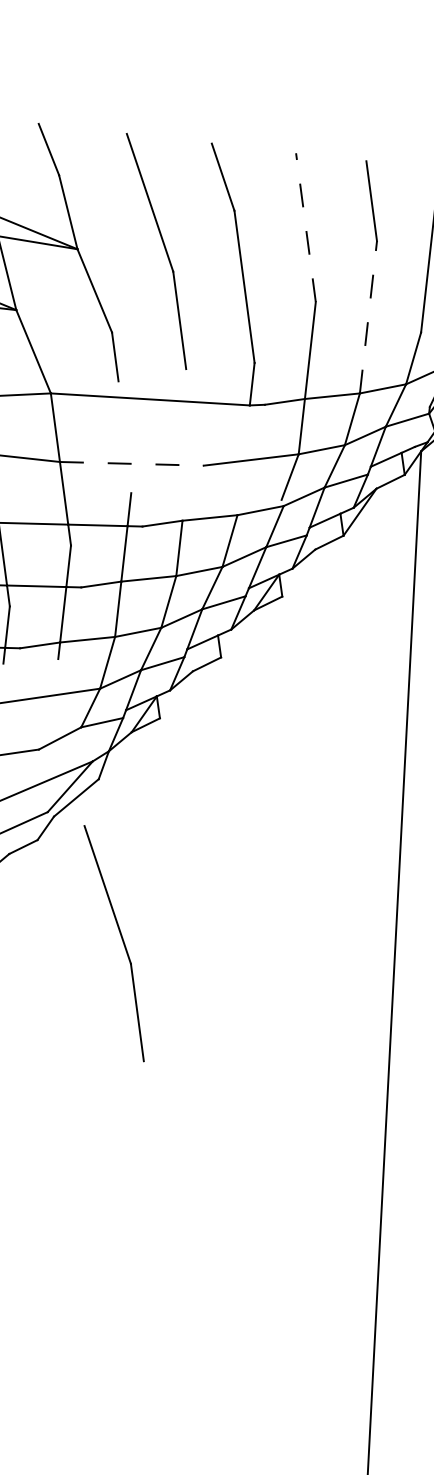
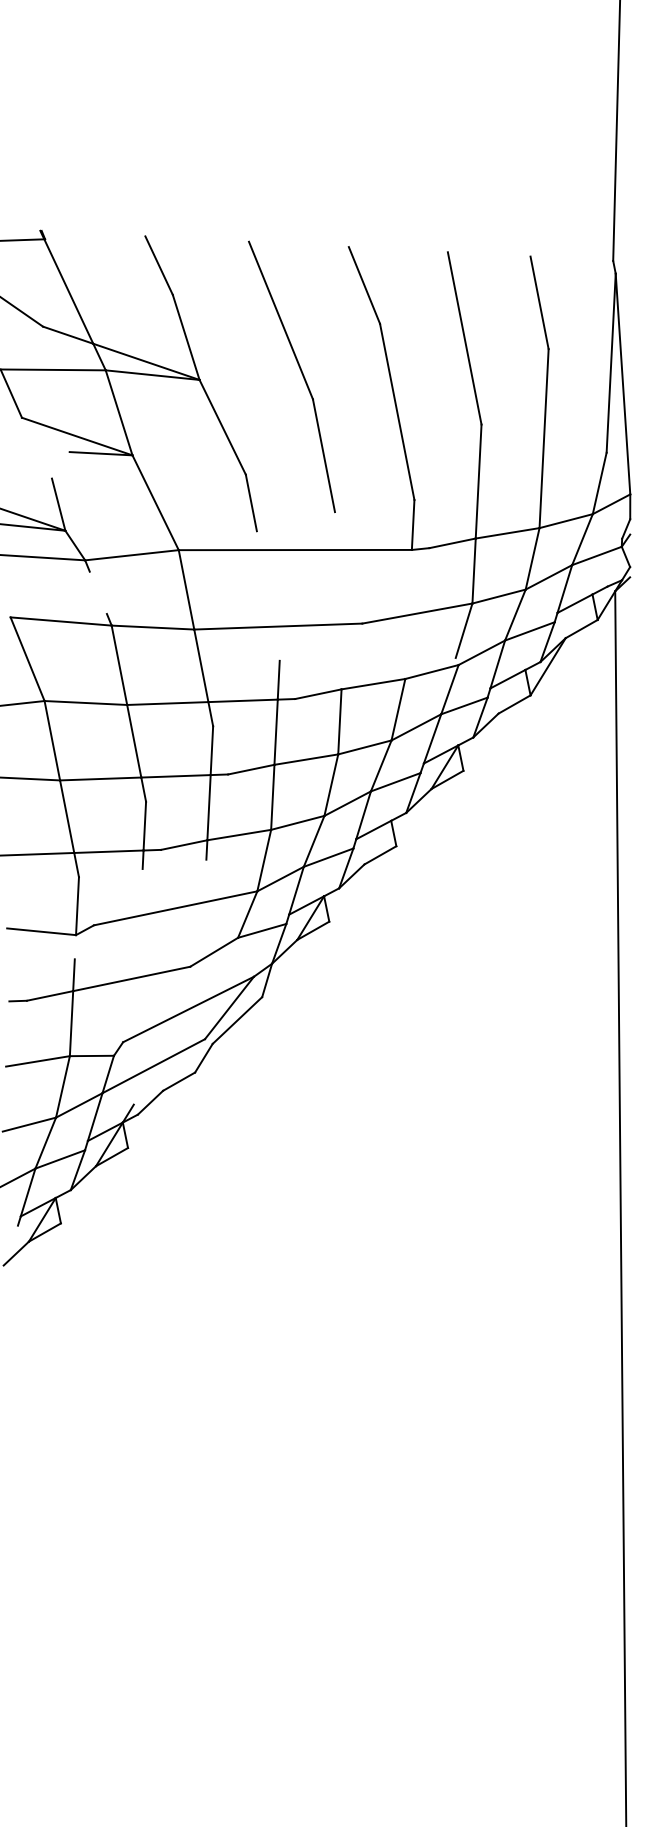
line: (305, 227) -> (464, 338), dashed -> solid
line: (368, 317) -> (544, 438), dashed -> solid
line: (132, 463) -> (278, 626), dashed -> solid
part: (122, 942) -> (301, 1185), removed

